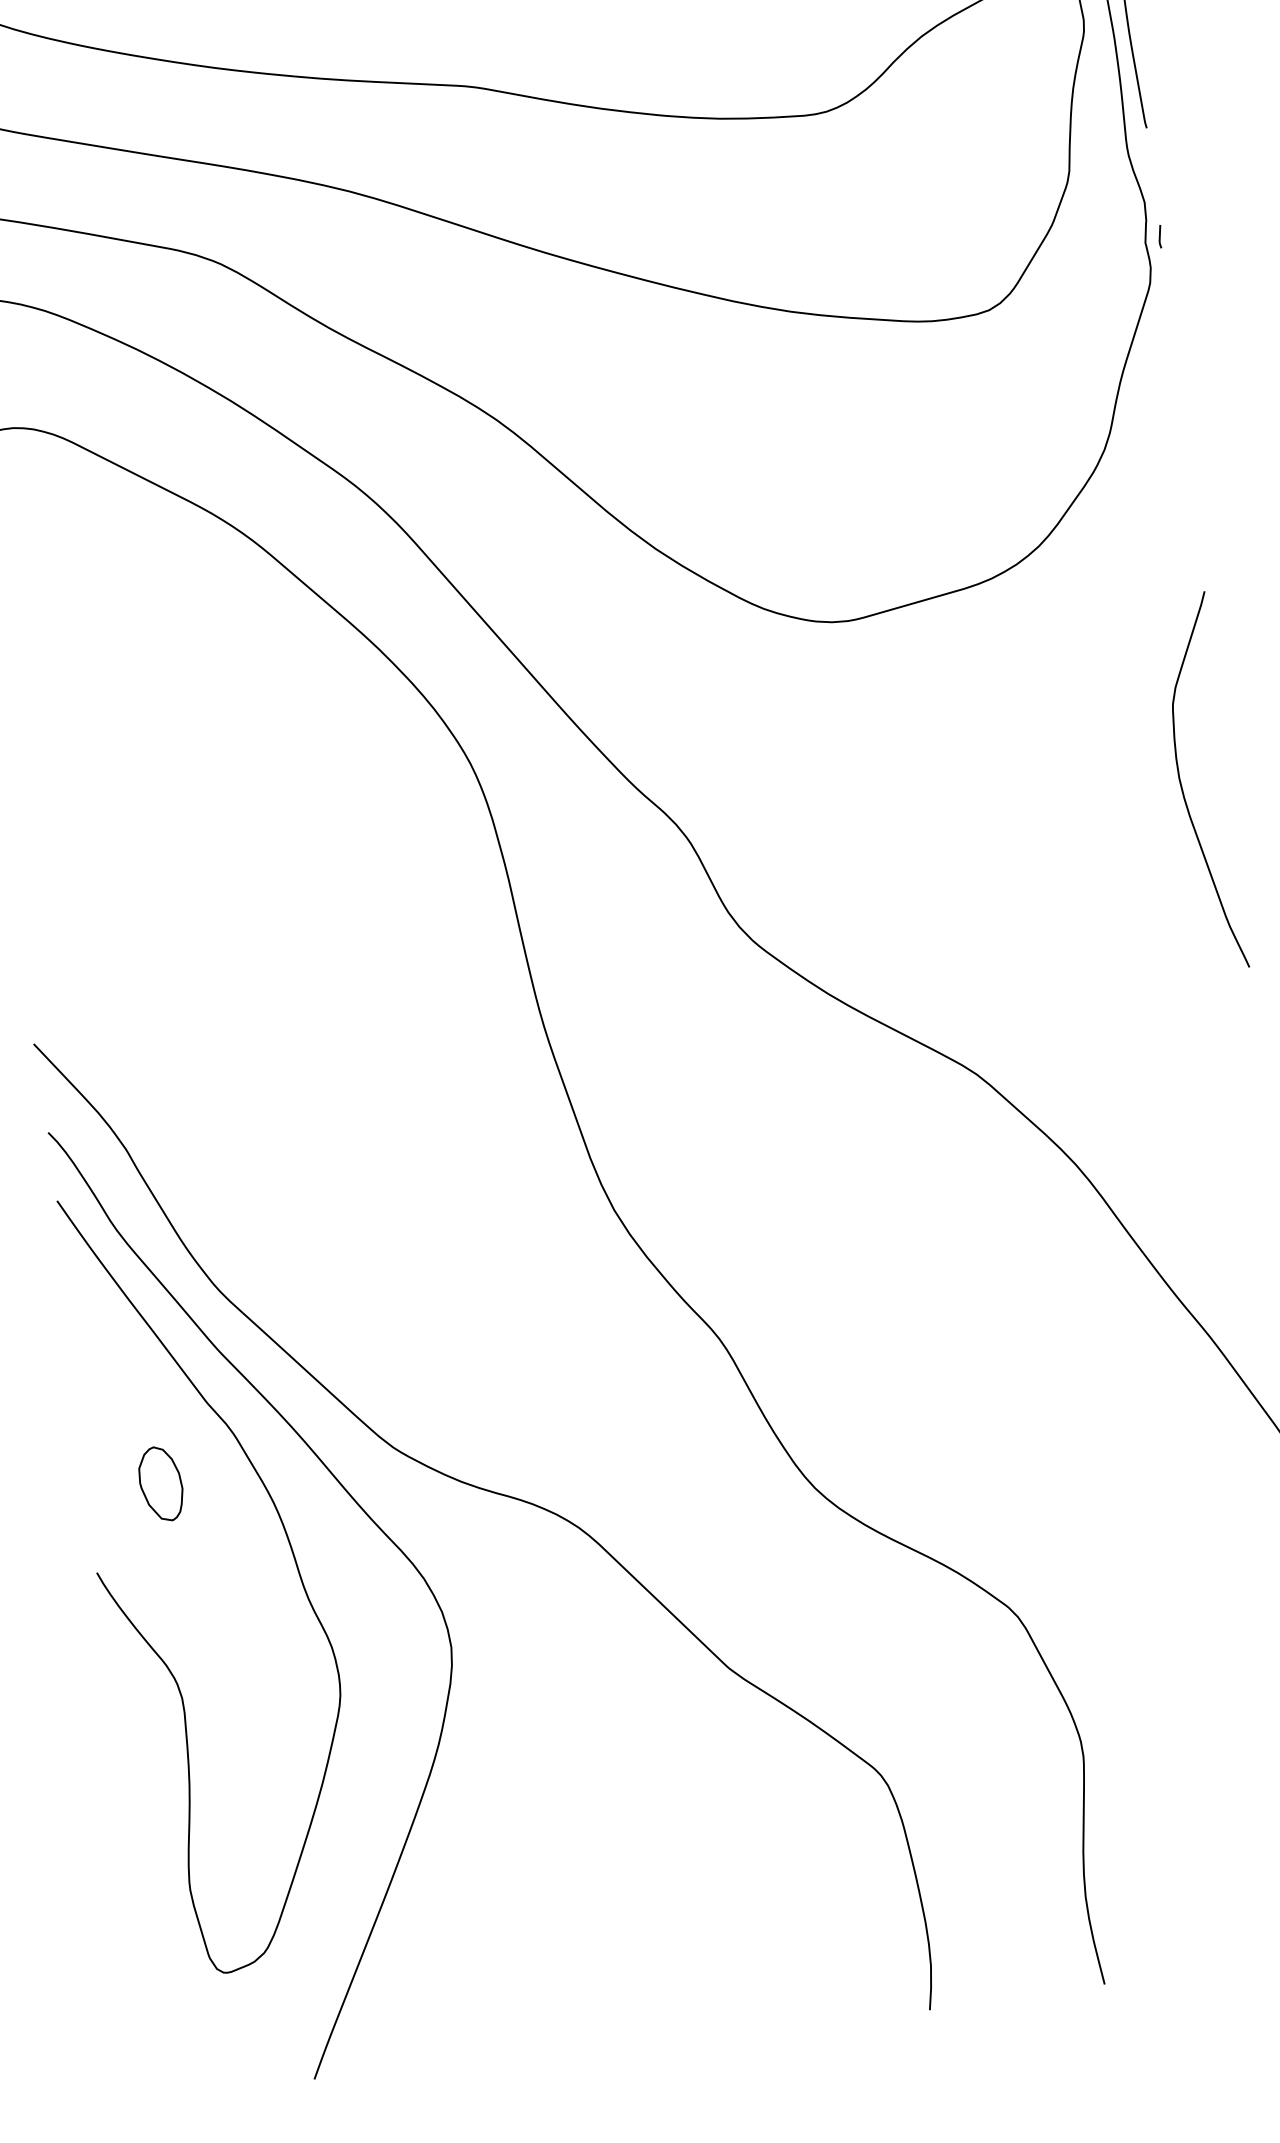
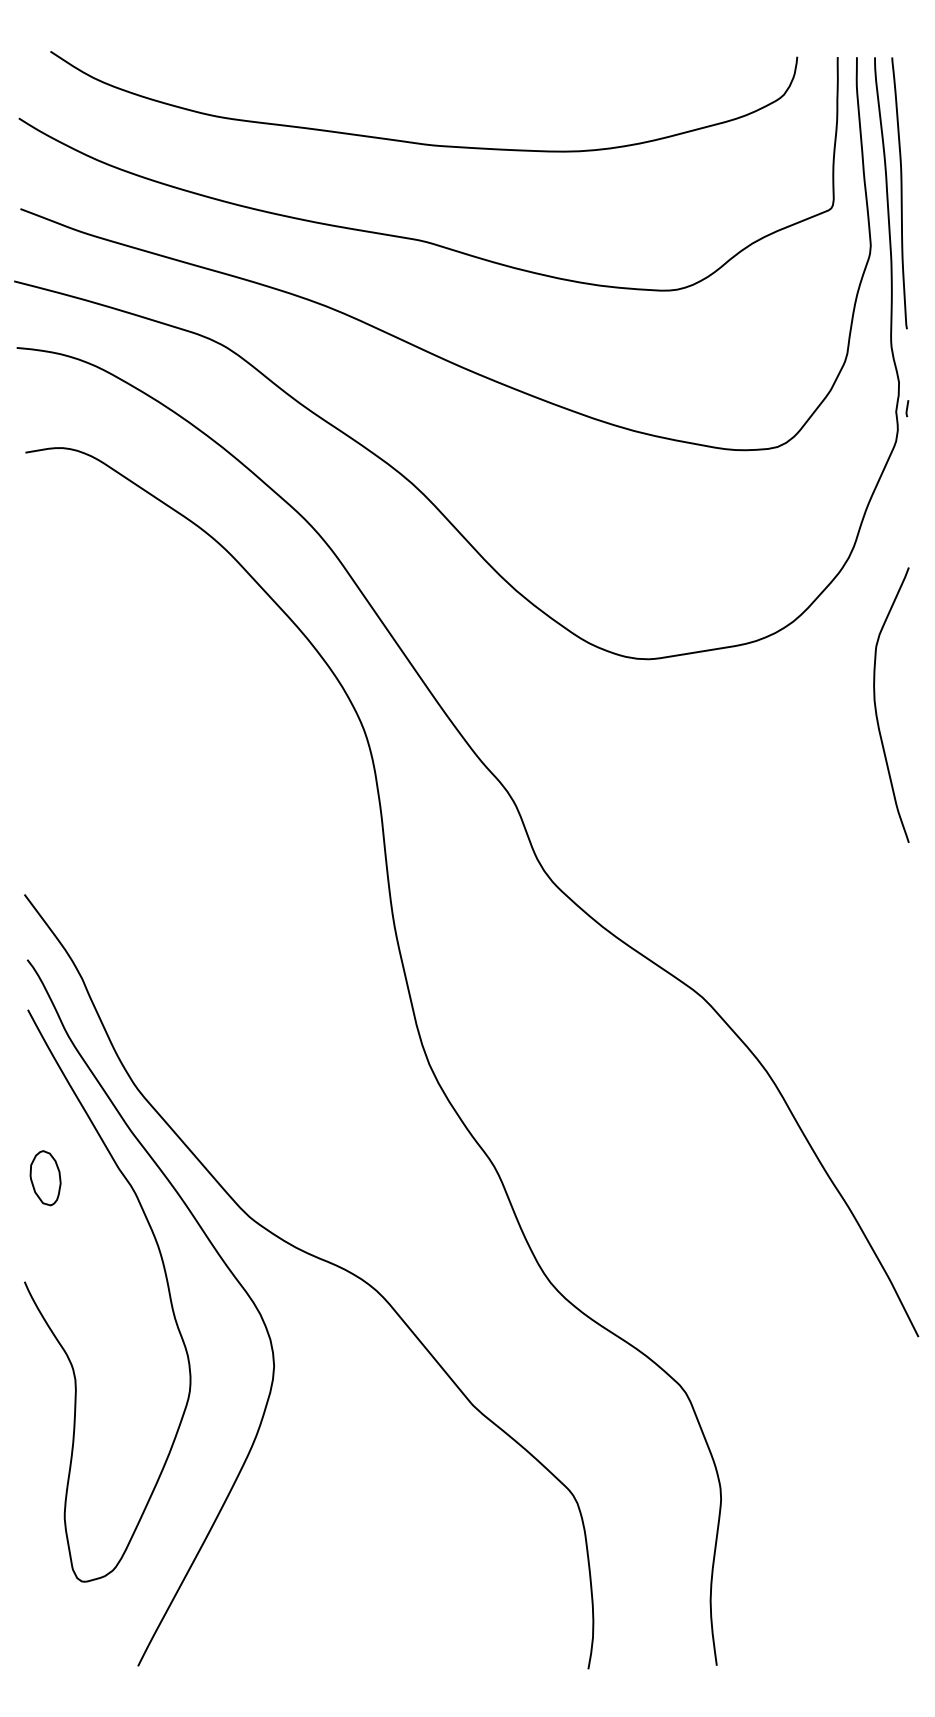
curve: (1182, 785) -> (876, 705), moved
part: (160, 1484) -> (45, 1178), moved

